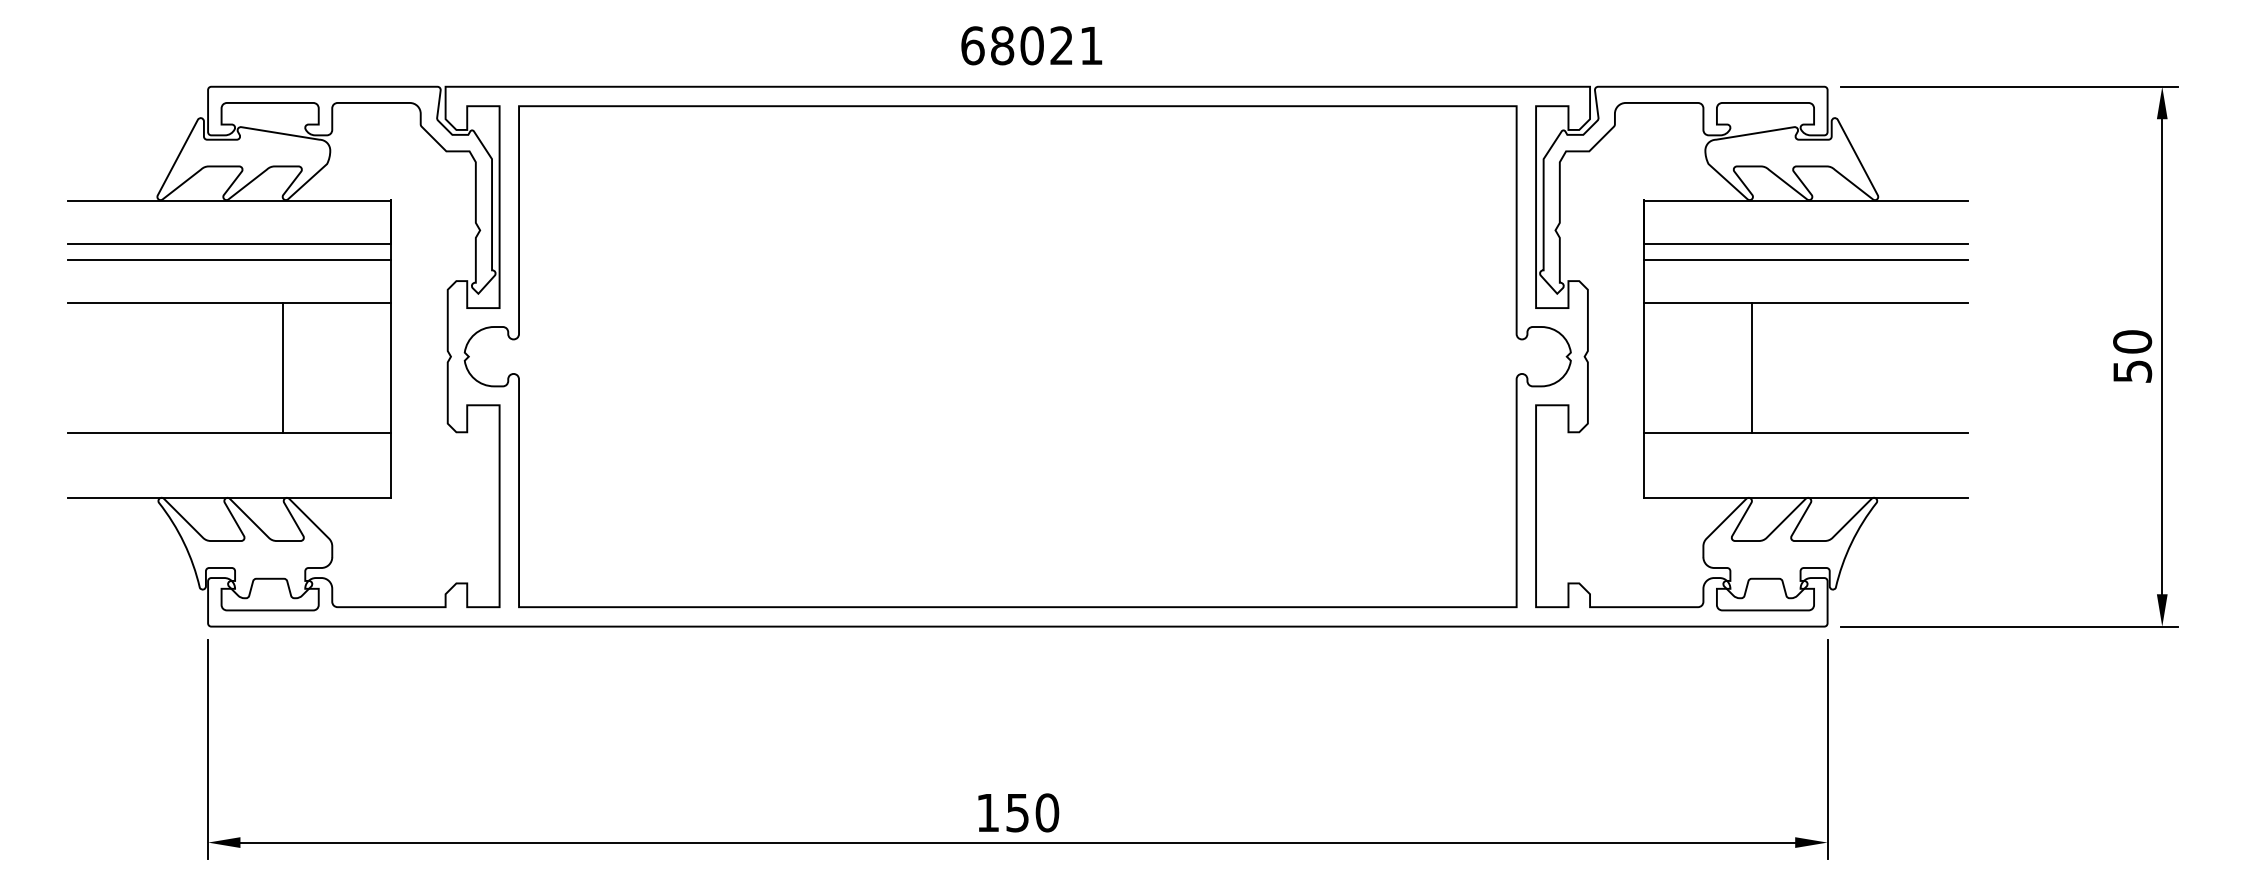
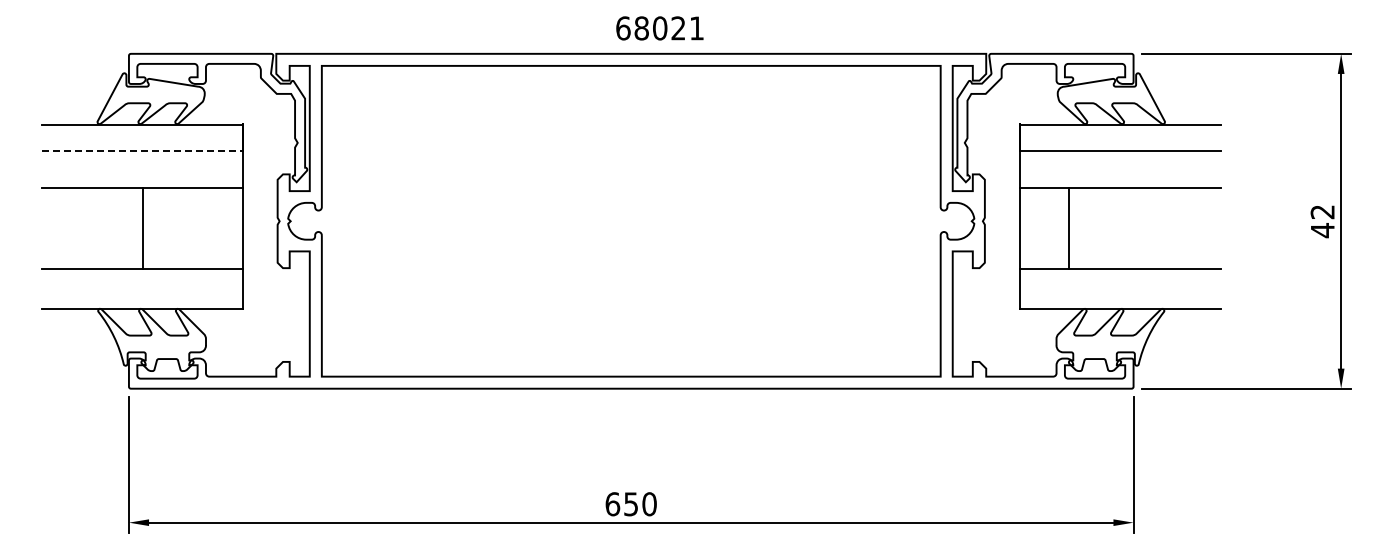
text: (1031, 45) -> (659, 28), moved
line: (229, 244) -> (142, 151), solid -> dashed
line: (228, 260) -> (141, 161), removed
line: (1804, 260) -> (1119, 161), removed
text: (2132, 357) -> (1322, 221), 50 -> 42
line: (283, 368) -> (142, 228), moved
line: (1751, 368) -> (1068, 228), moved
text: (987, 813) -> (612, 504), 150 -> 650

